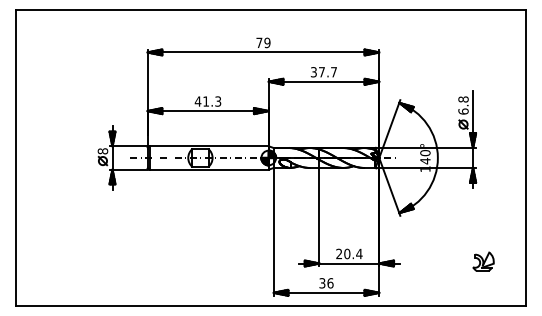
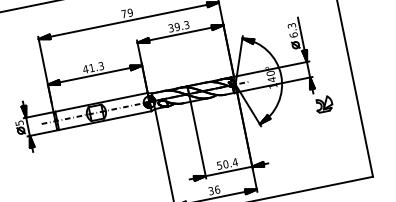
text: (327, 72) -> (181, 26), 37.7 -> 39.3
text: (463, 99) -> (291, 25), 6.8 -> 6.3
text: (102, 151) -> (19, 123), 8 -> 5
text: (339, 253) -> (219, 165), 20.4 -> 50.4
part: (483, 261) -> (324, 104), moved

